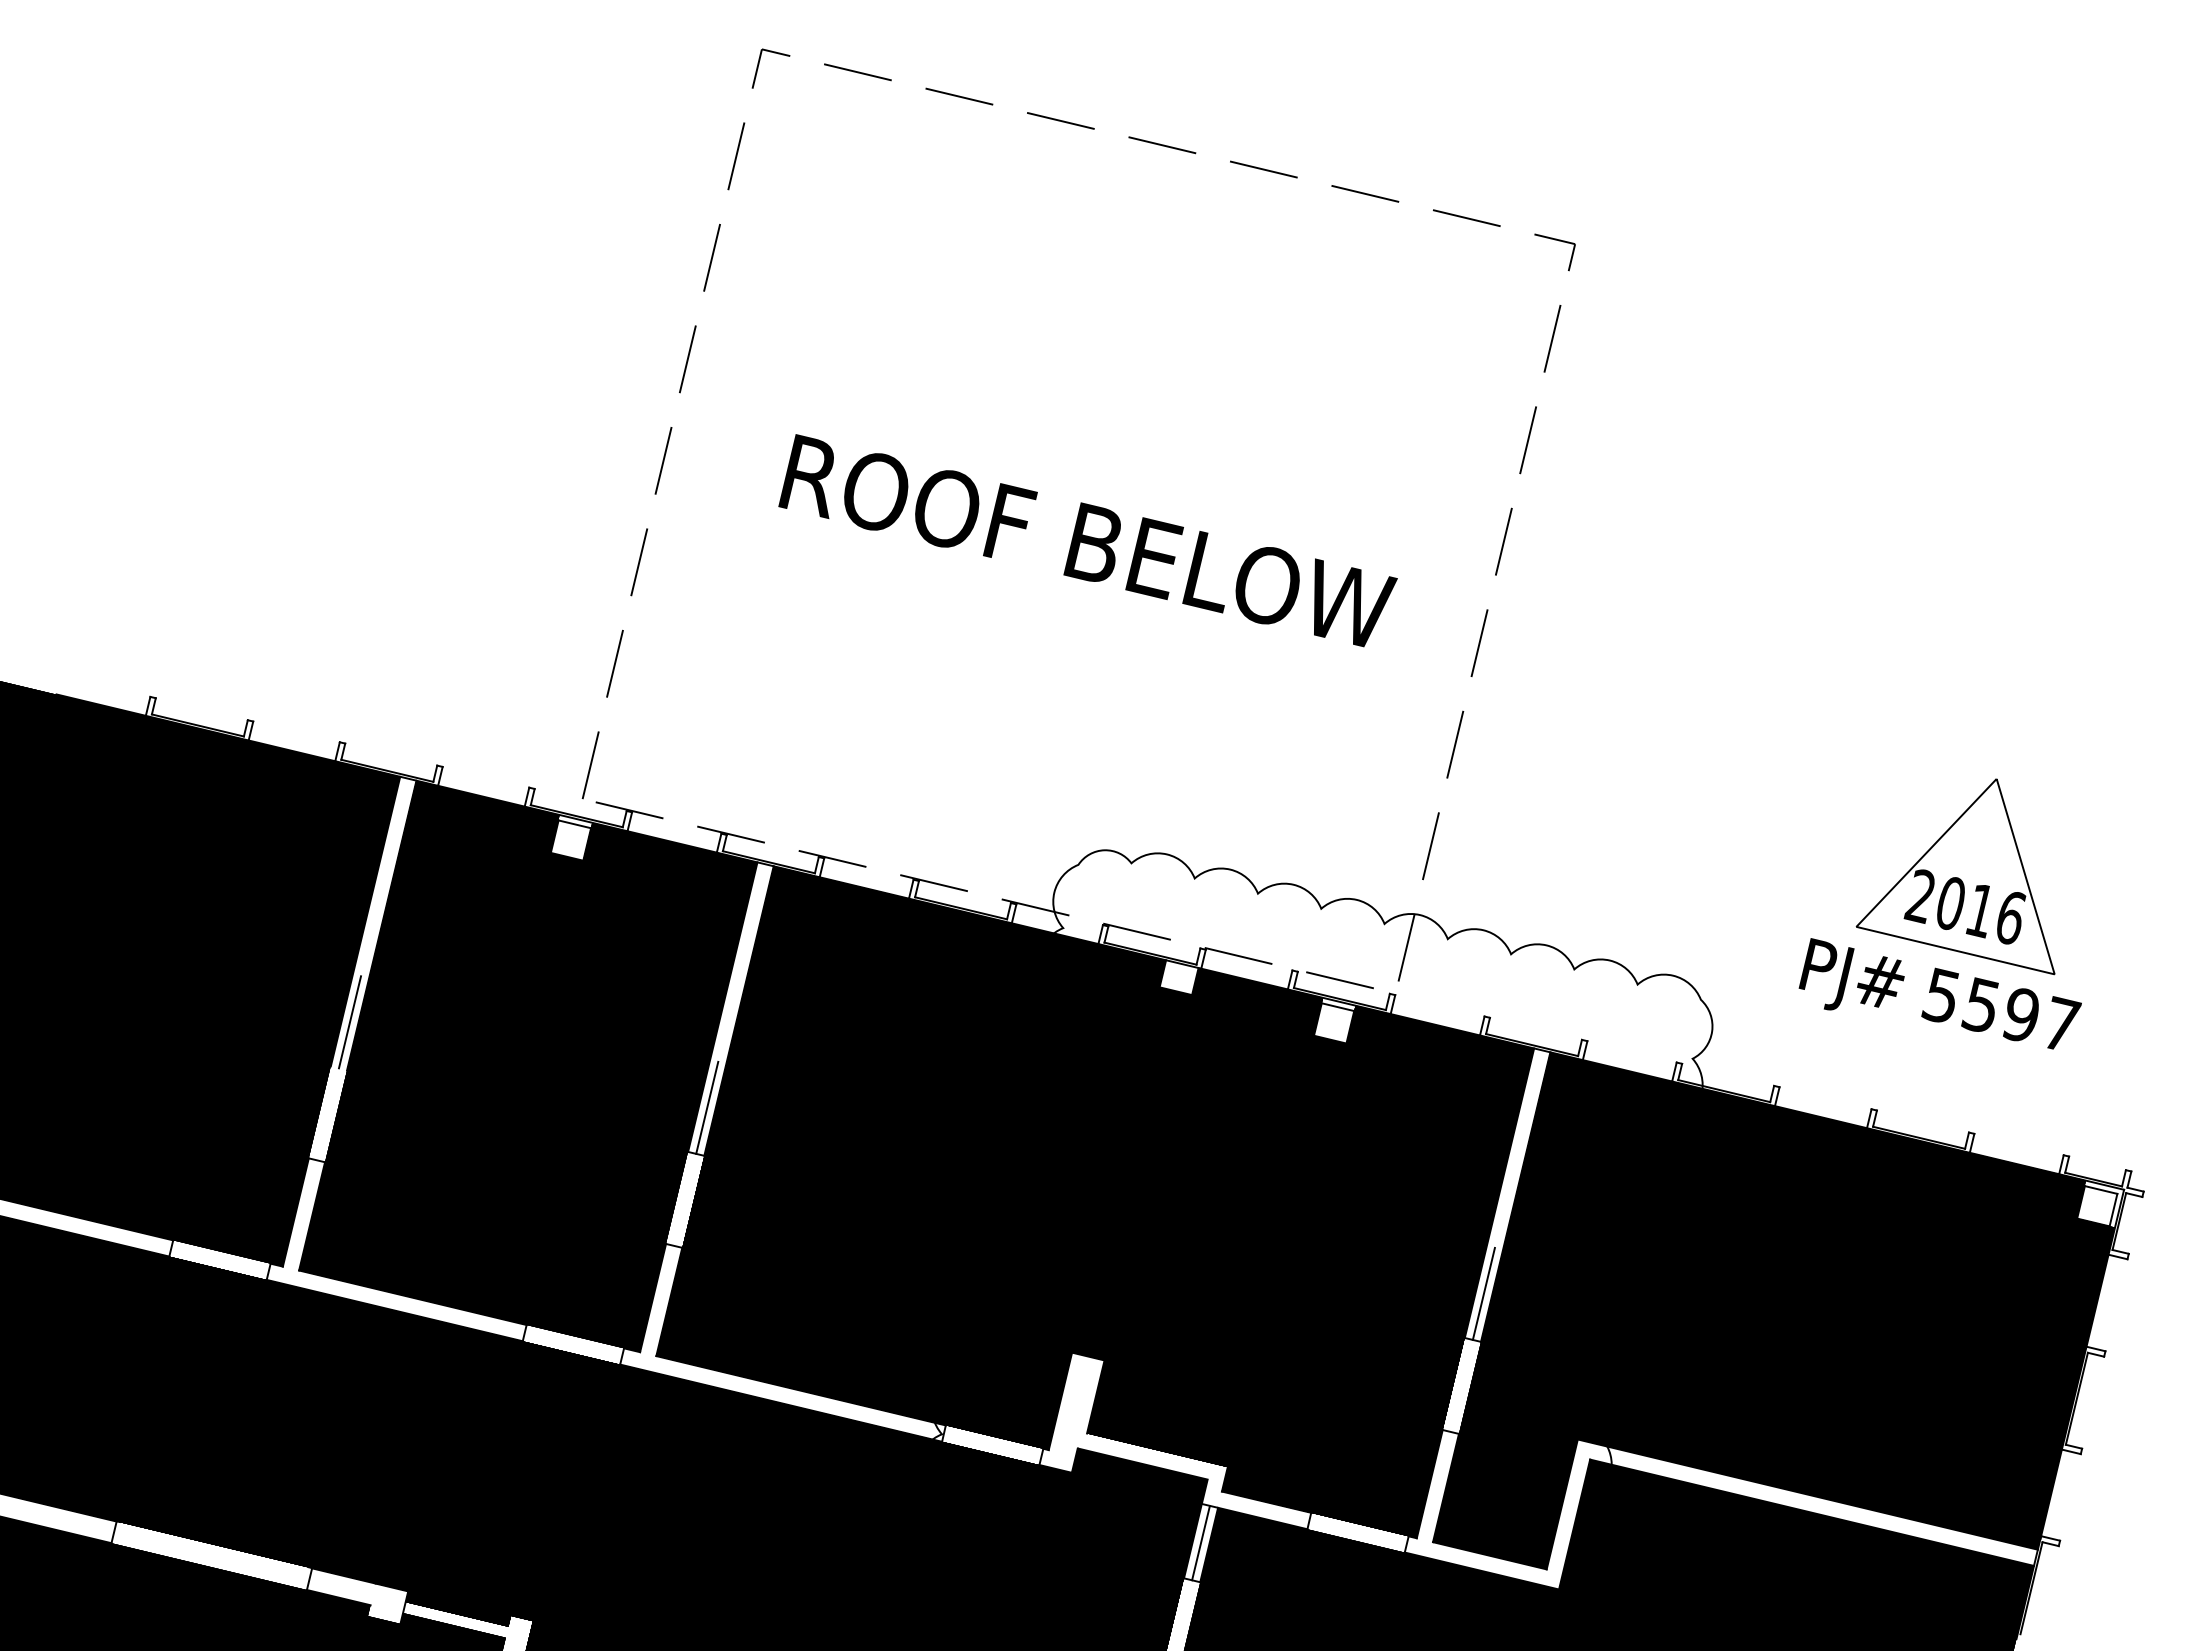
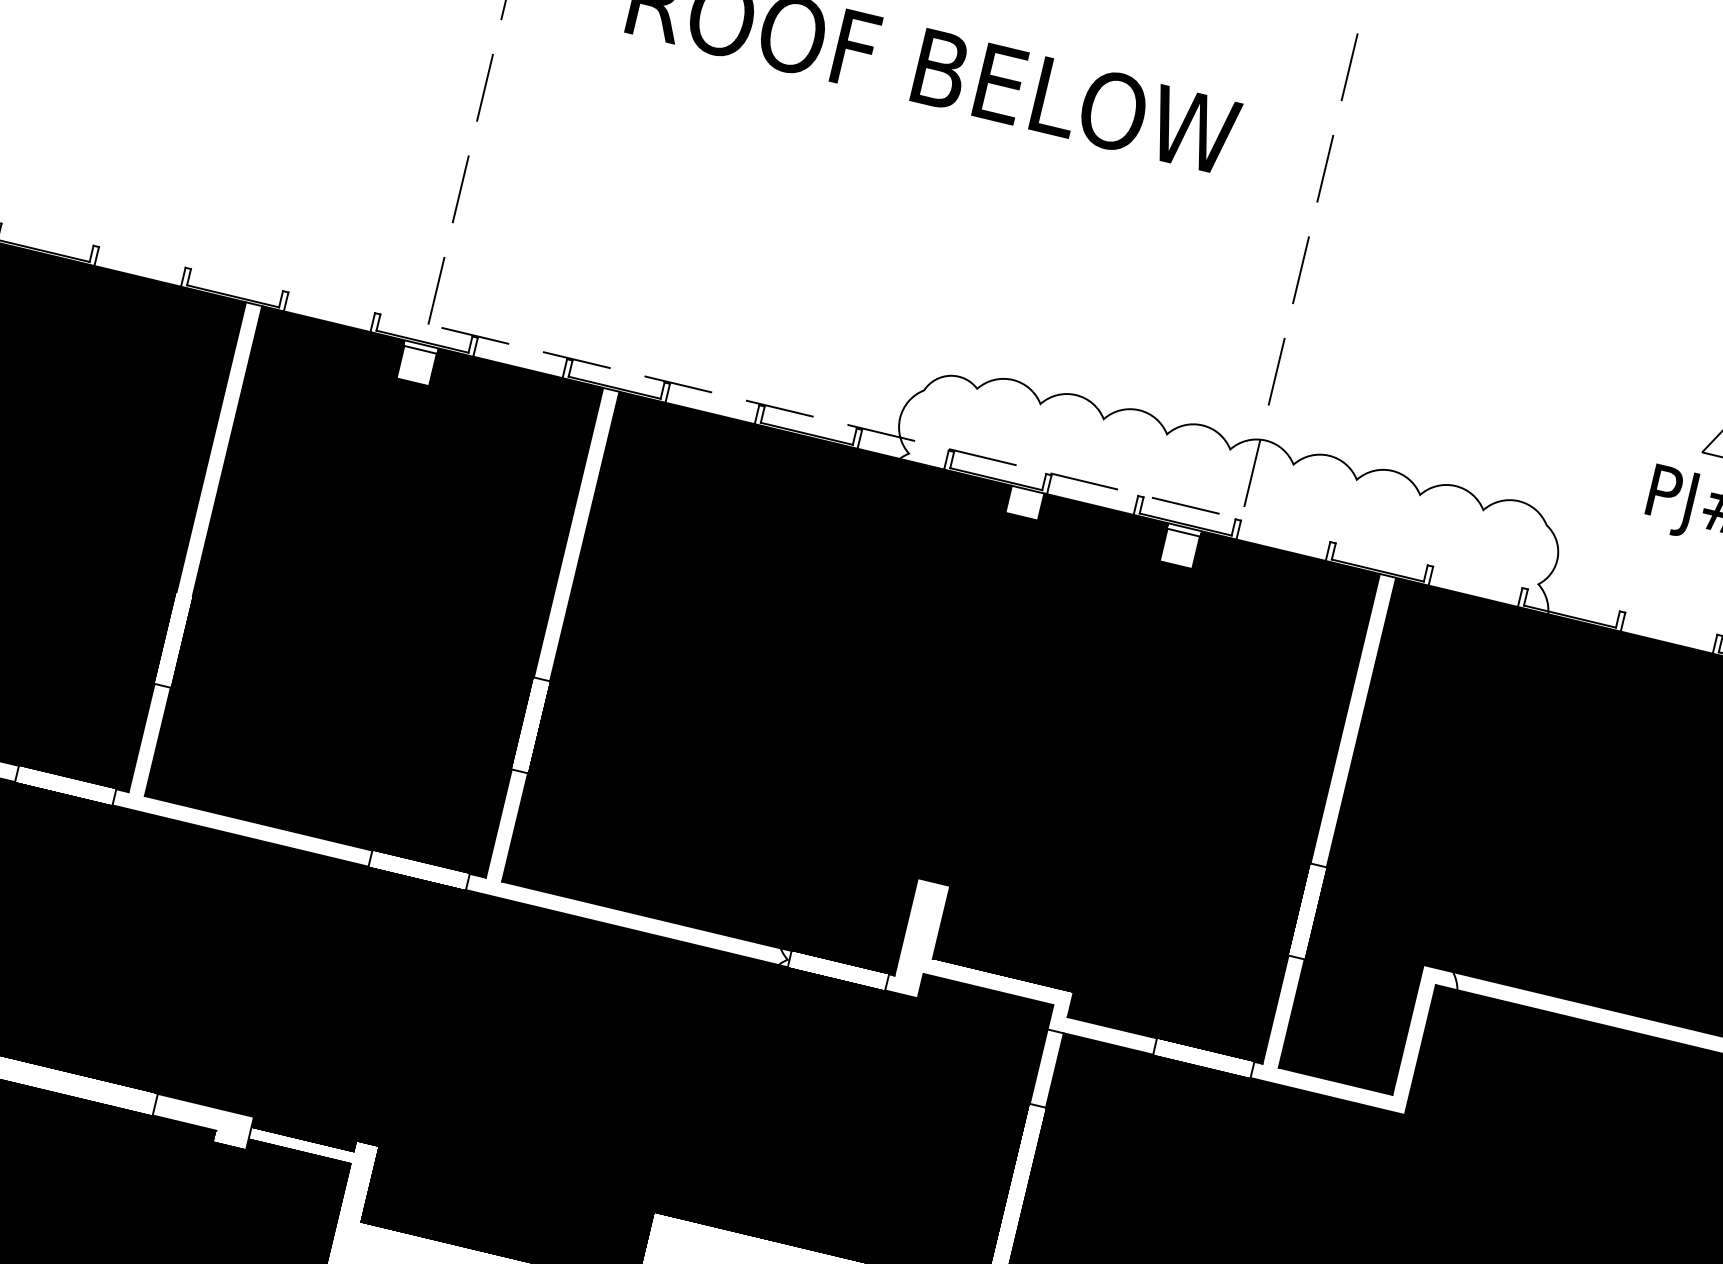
line: (349, 1022) -> (195, 548), removed
line: (707, 1107) -> (553, 633), removed
line: (1483, 1293) -> (1329, 819), removed
line: (1200, 1543) -> (1046, 1069), removed

